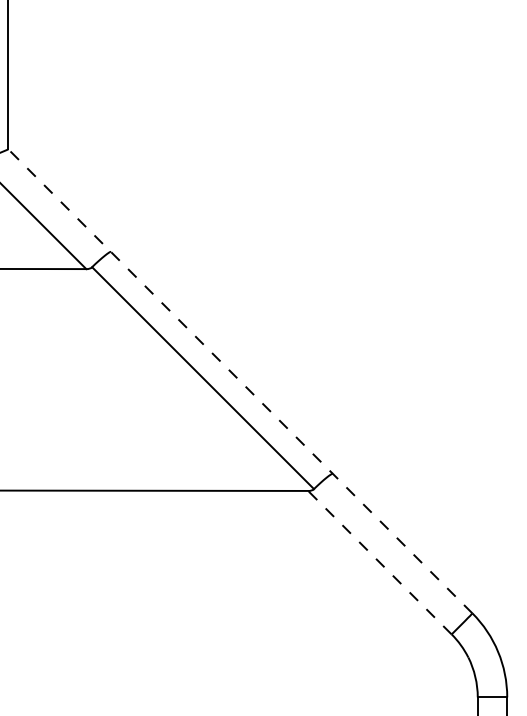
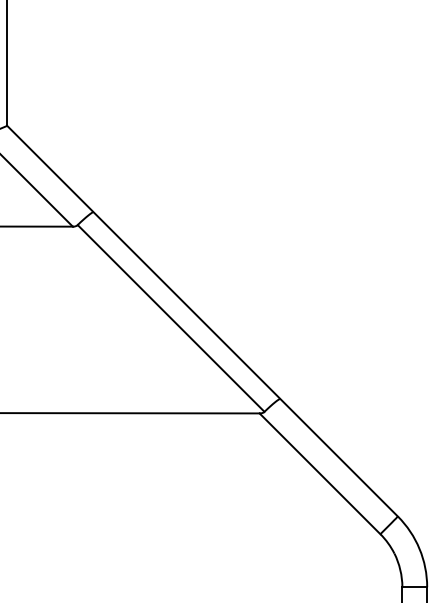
line: (240, 381) -> (202, 321), dashed -> solid
line: (379, 562) -> (319, 473), dashed -> solid

